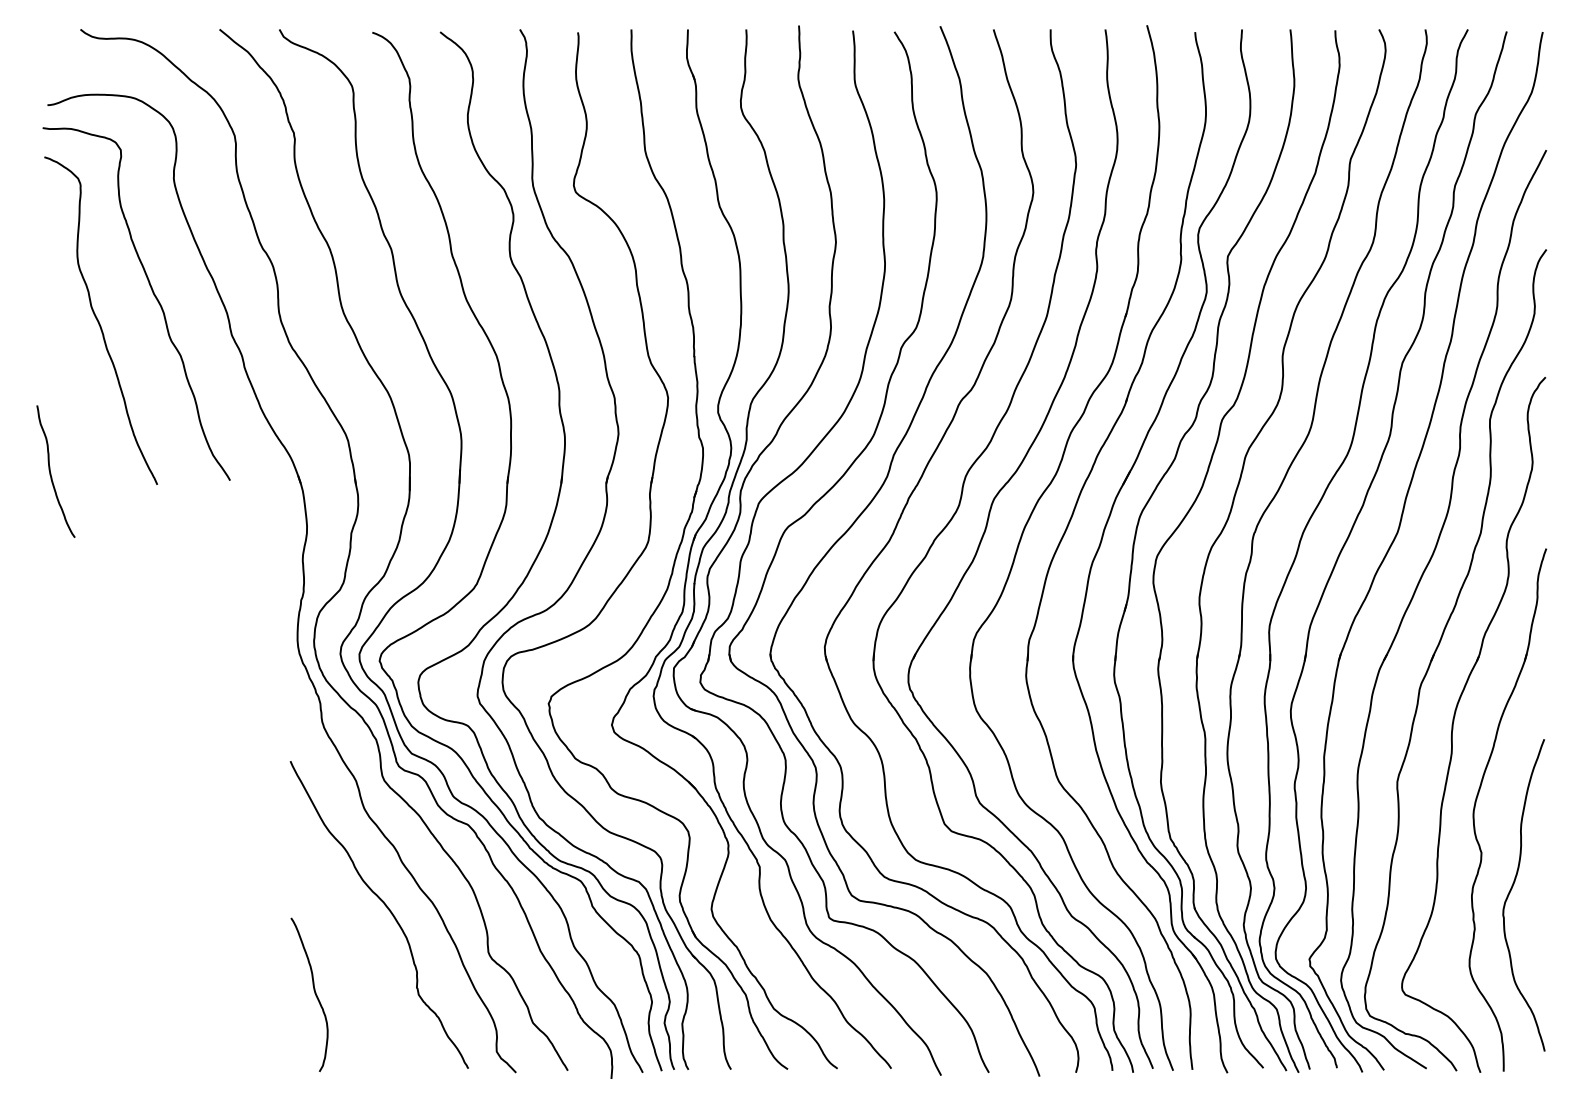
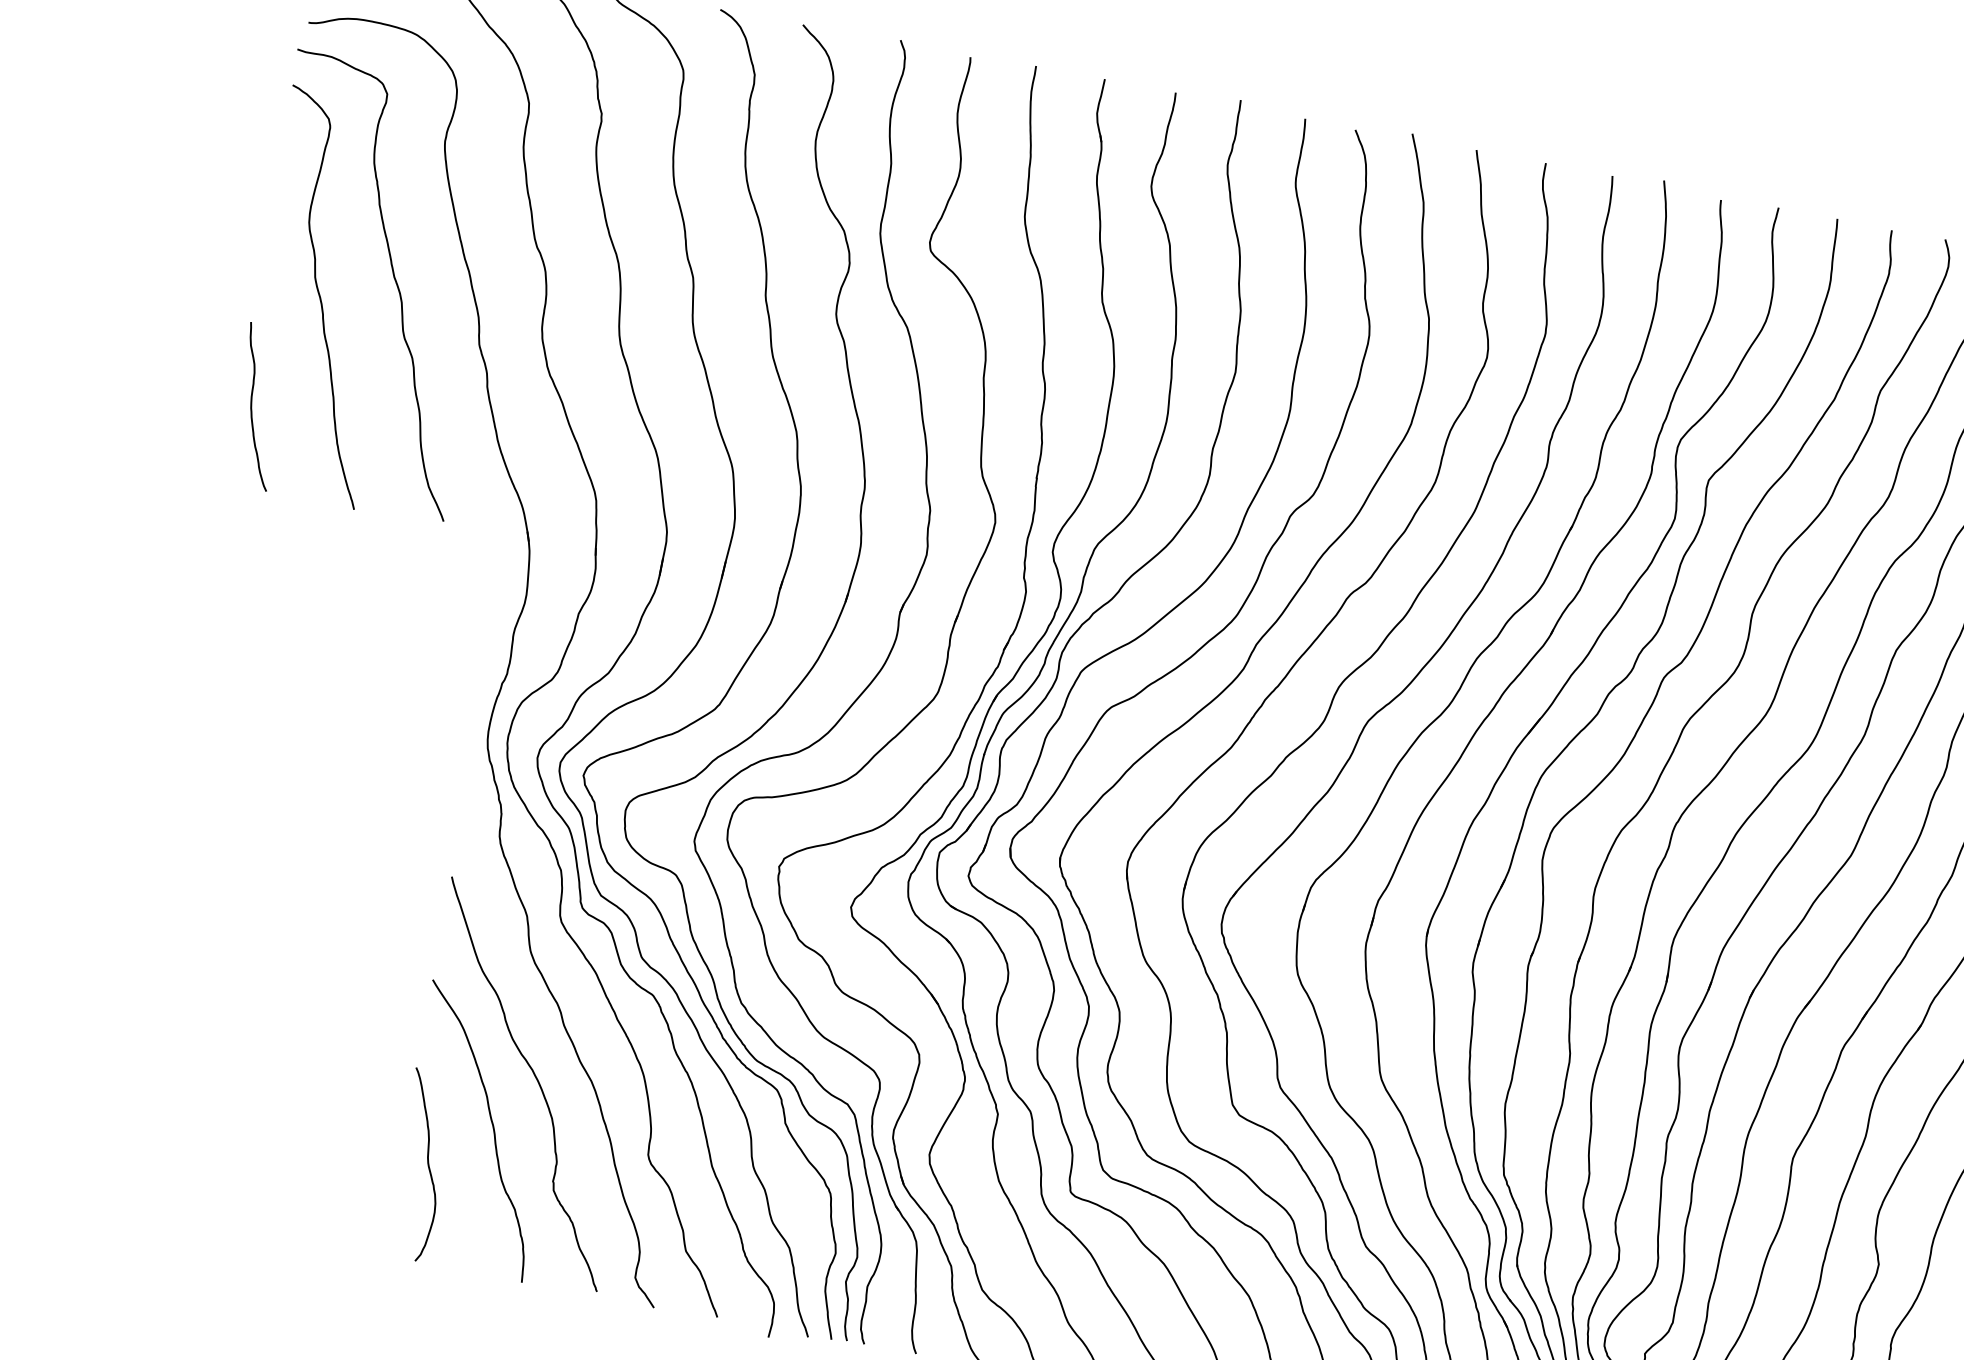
curve: (51, 473) -> (252, 408), moved
curve: (360, 954) -> (492, 1127), added

